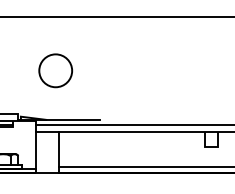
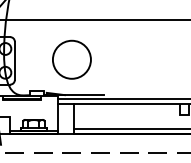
circle: (55, 70) -> (71, 59), size x1.6

